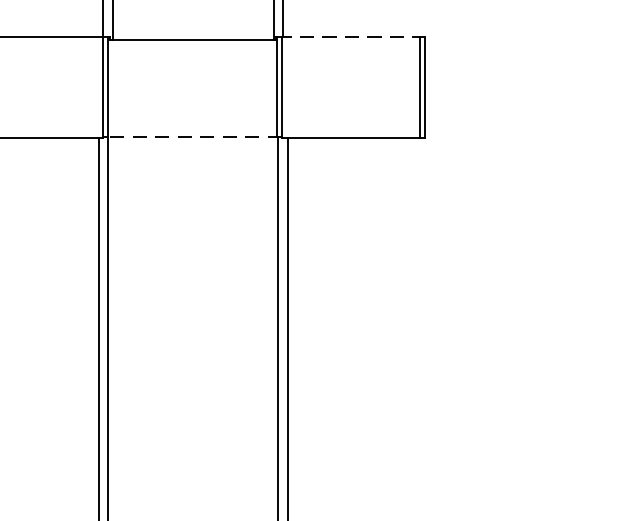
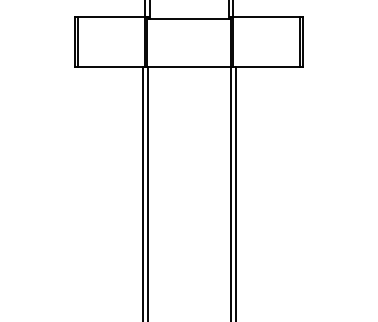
line: (352, 36) -> (267, 17), dashed -> solid
line: (195, 137) -> (190, 66), dashed -> solid

